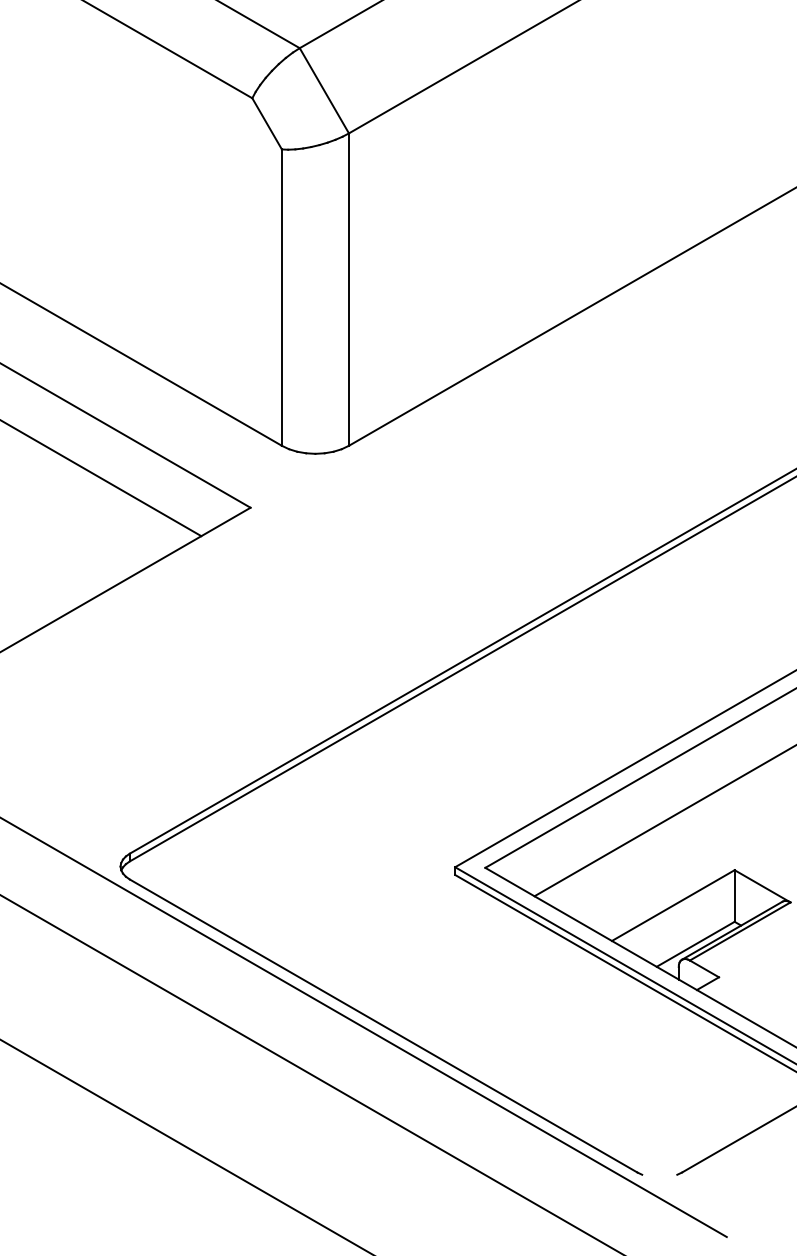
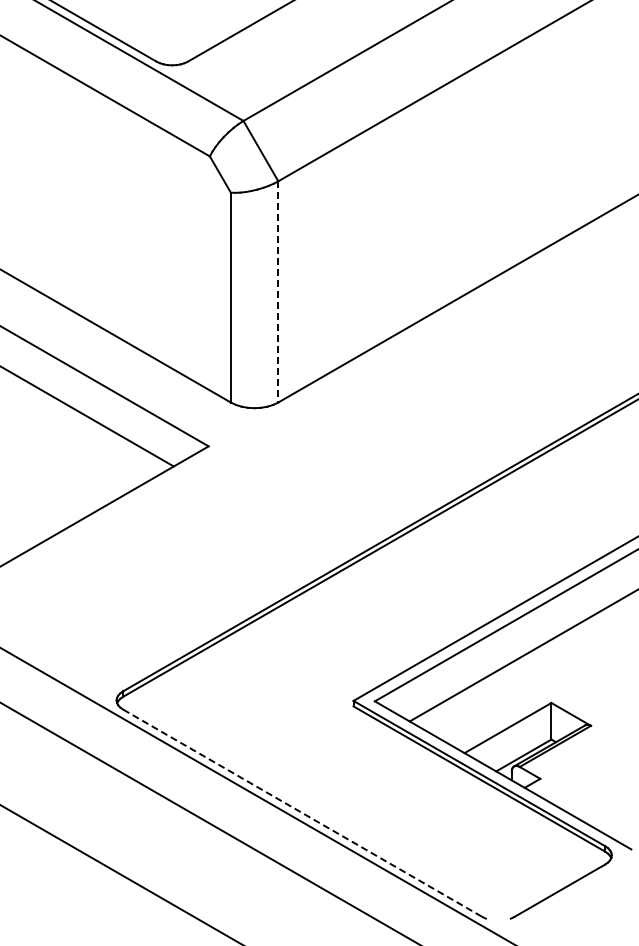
line: (349, 289) -> (278, 291), solid -> dashed
line: (384, 1026) -> (303, 813), solid -> dashed

